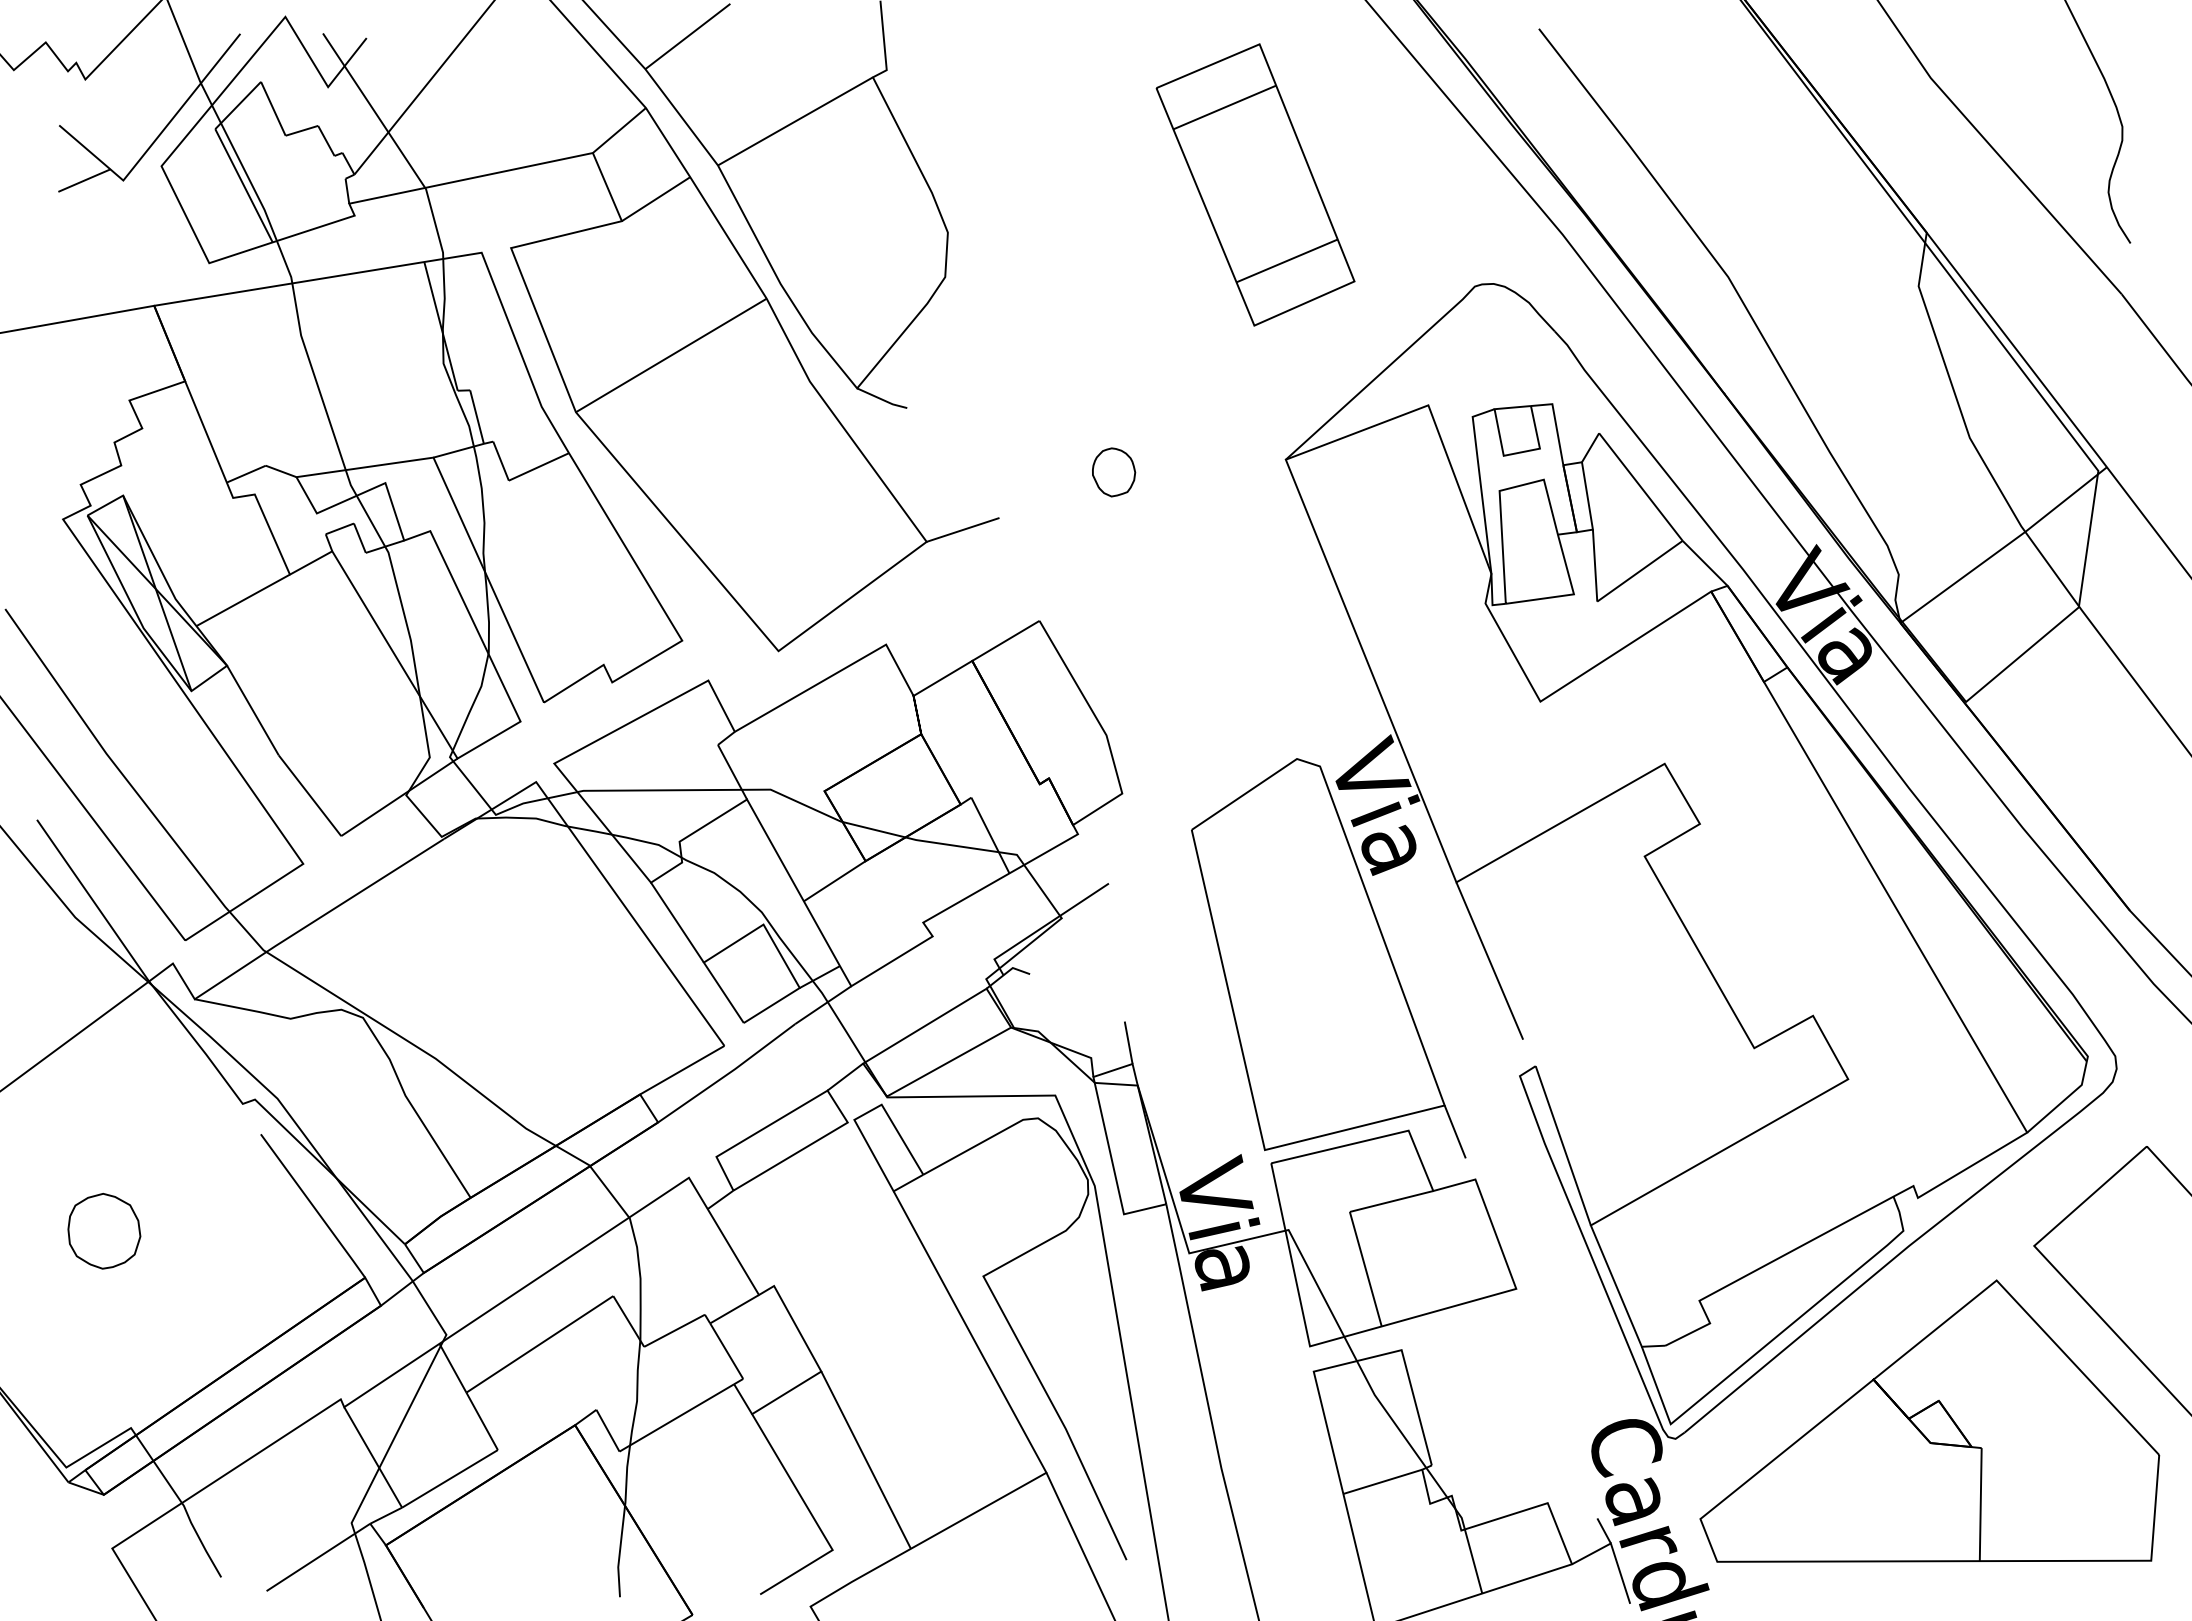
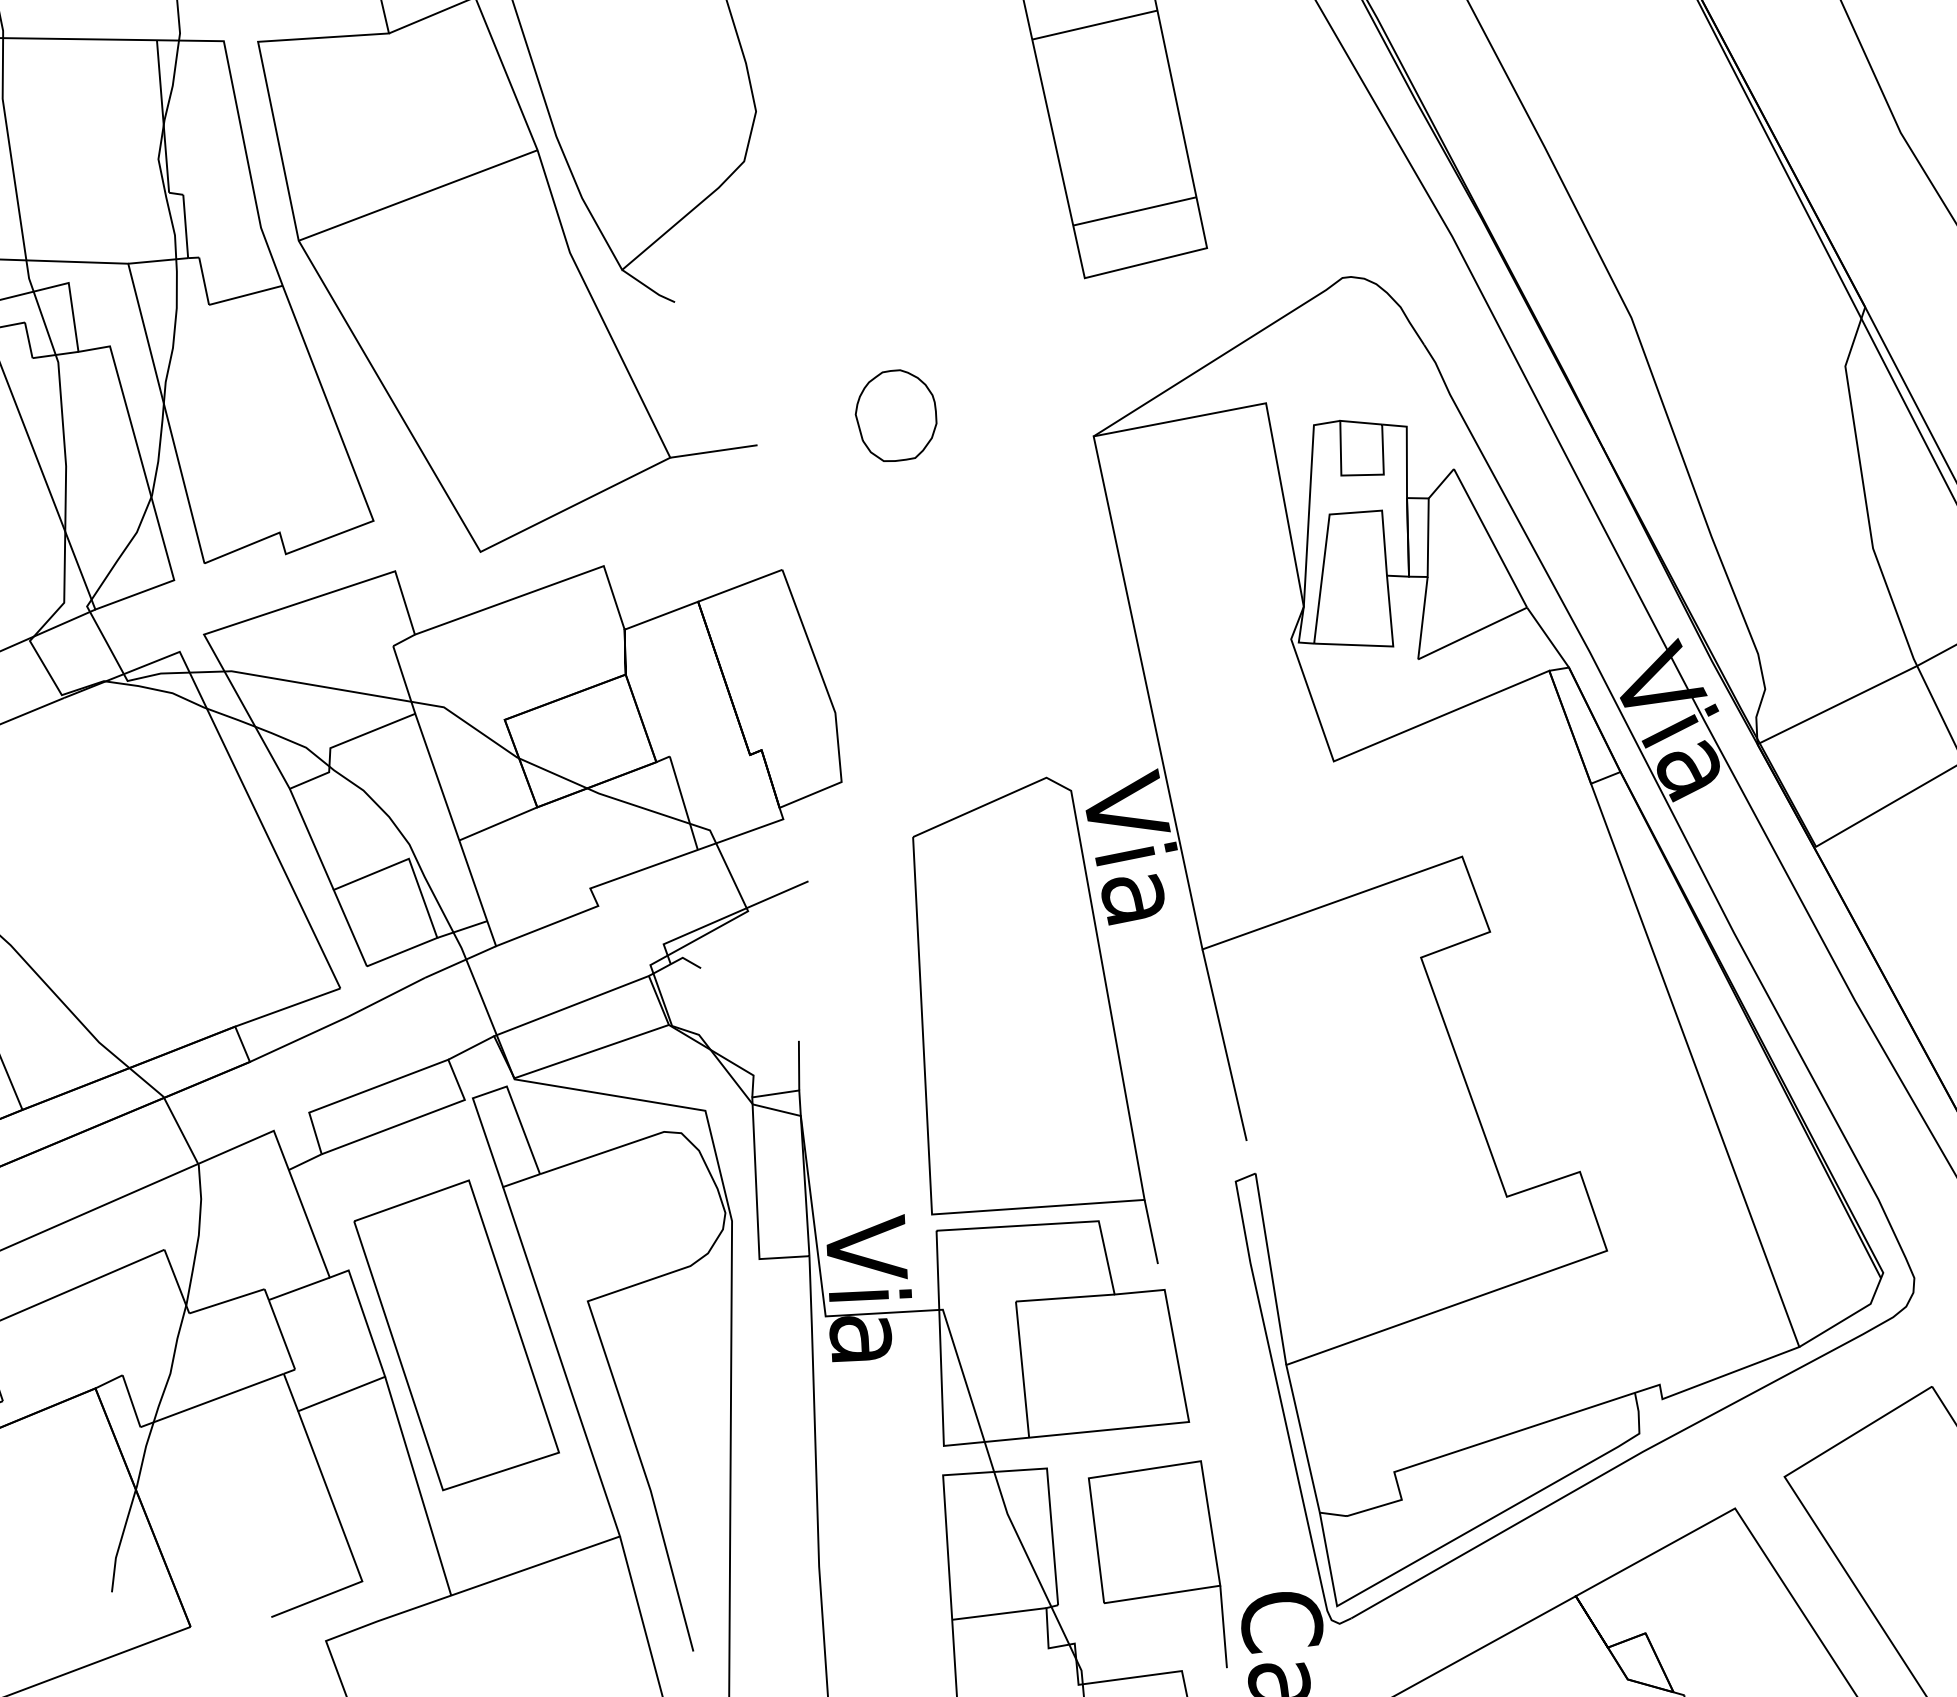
part: (1113, 472) -> (895, 416), size x1.67
part: (876, 1324) -> (457, 1334), added
part: (1512, 1406) -> (1161, 1554), added

